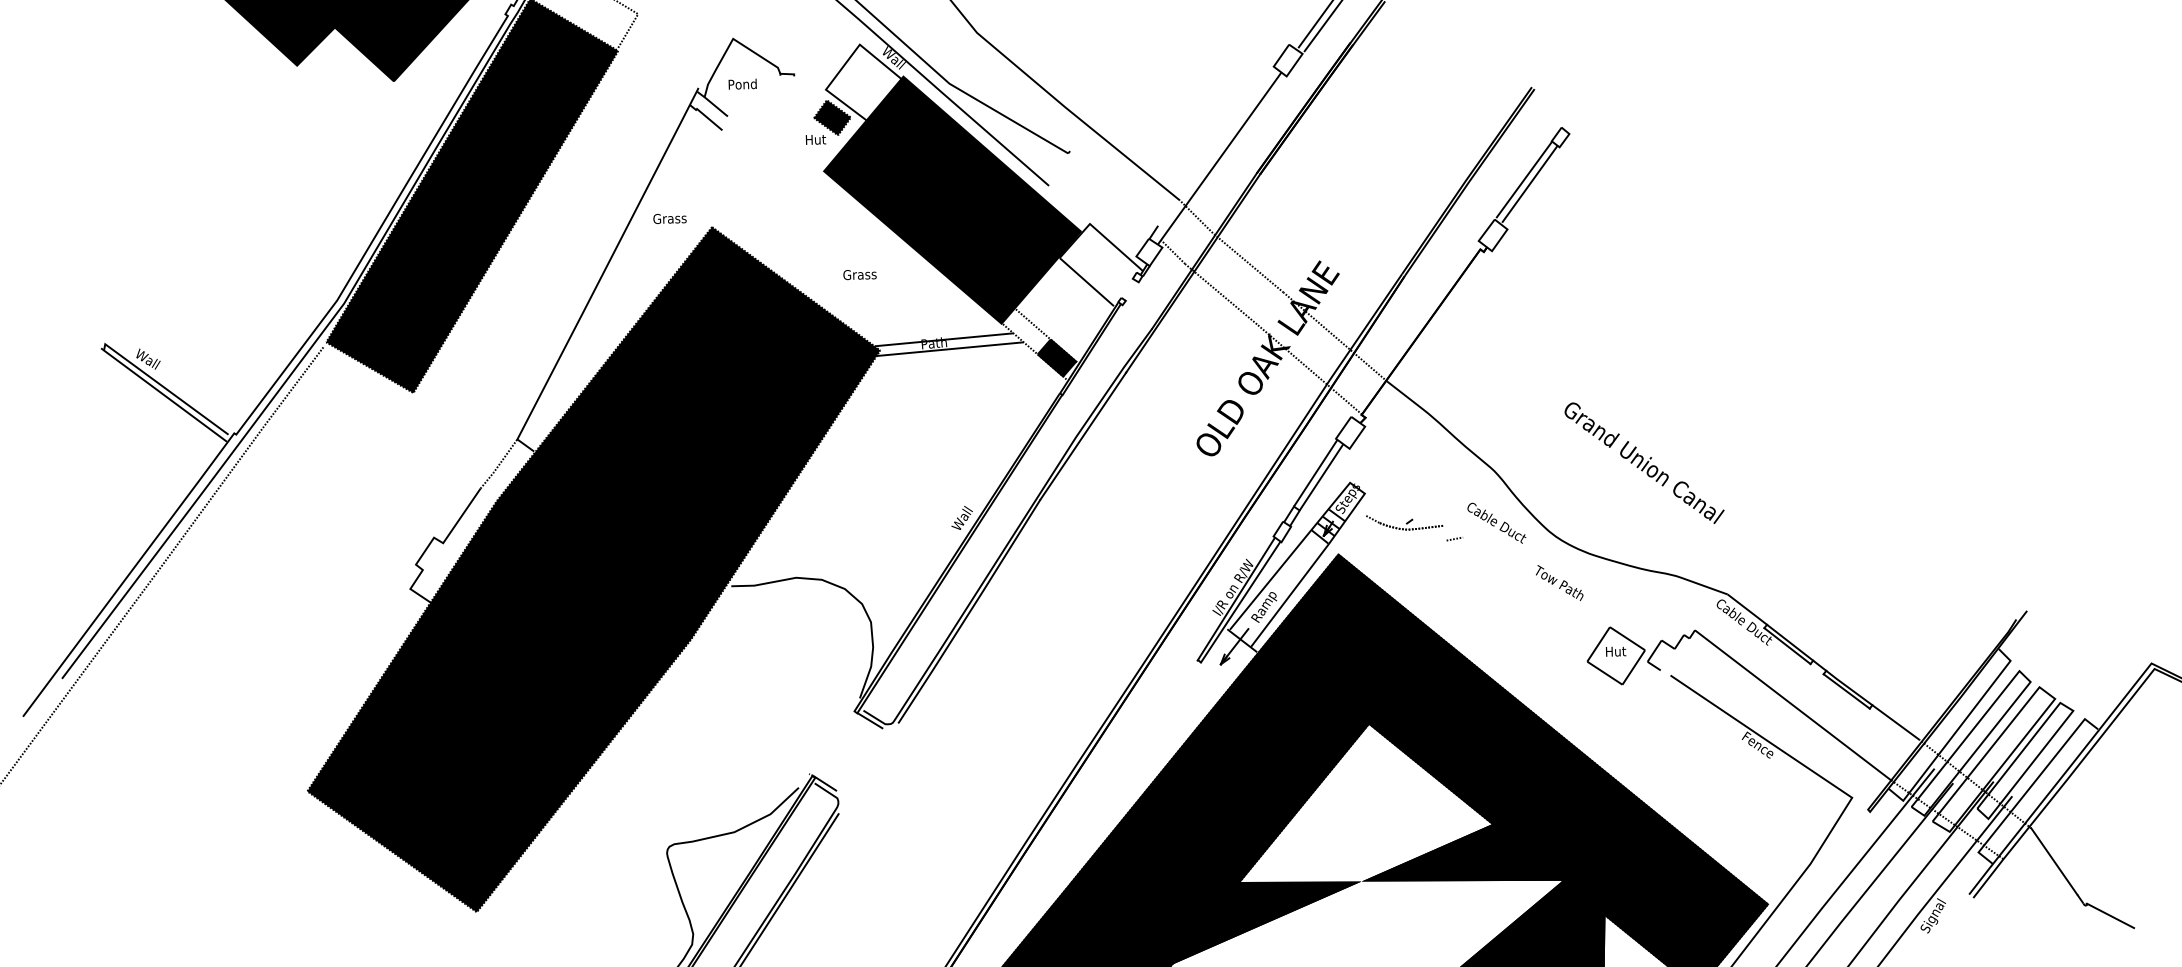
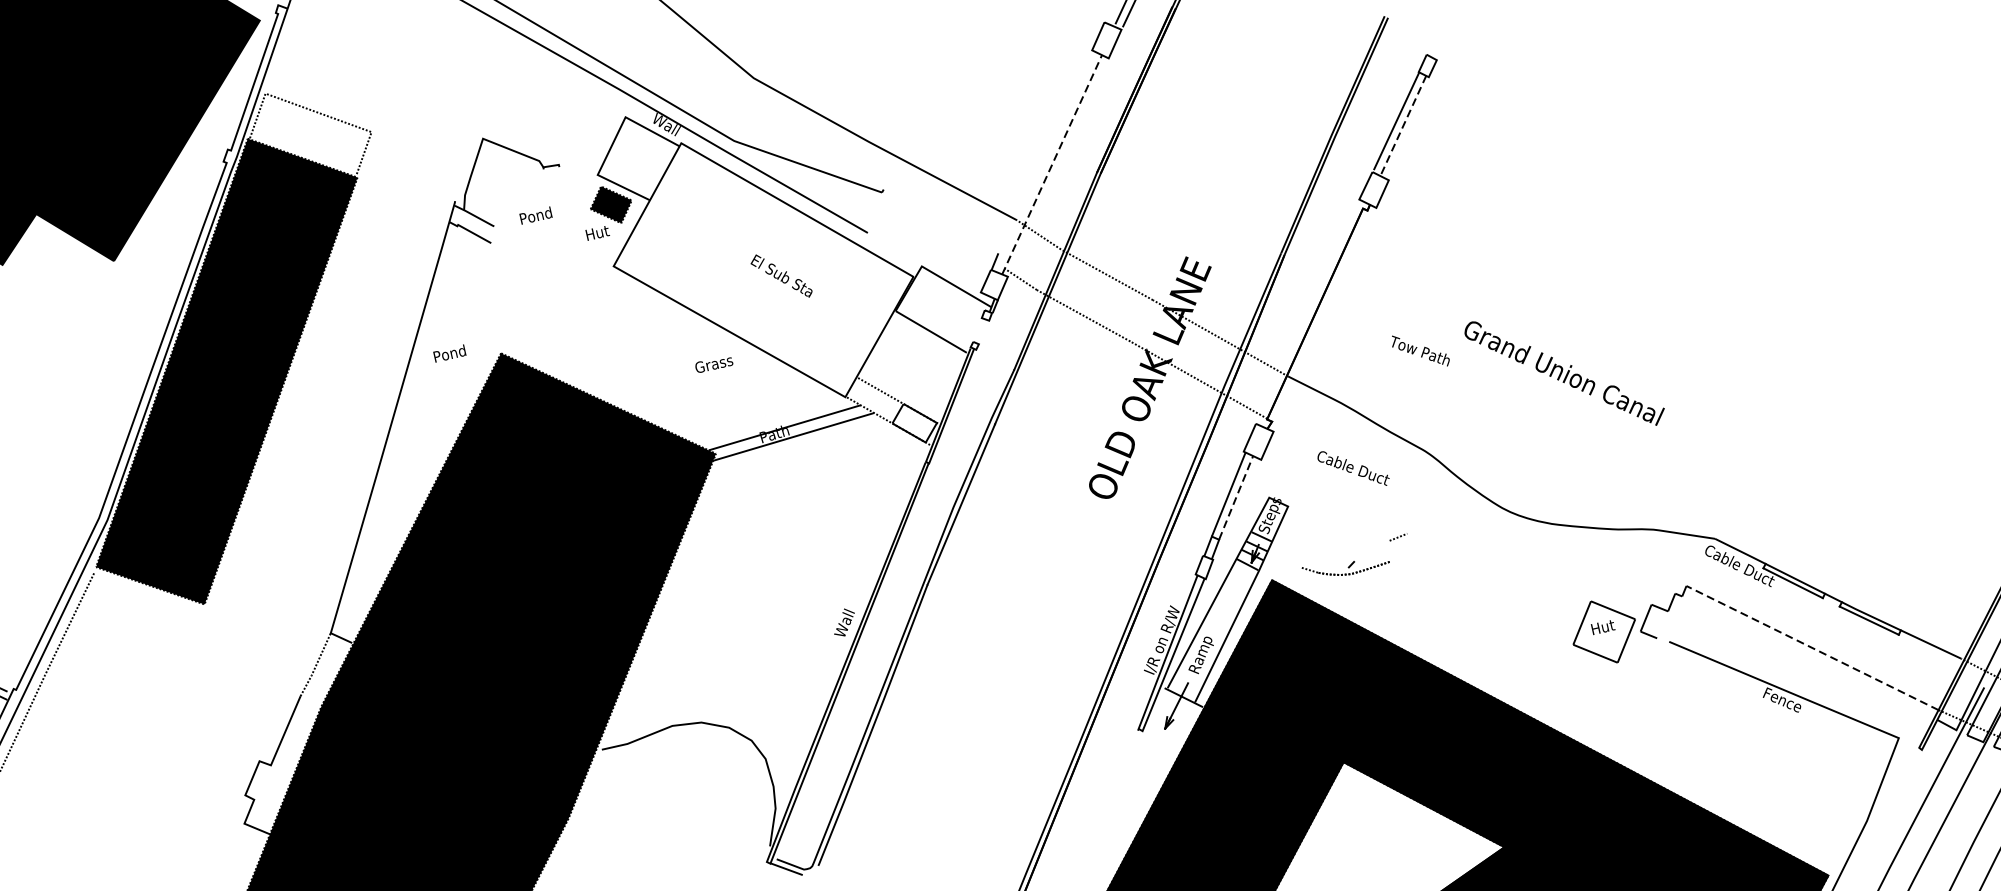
text: (742, 83) -> (535, 214), moved
line: (1220, 158) -> (1053, 164), solid -> dashed
line: (1530, 184) -> (1404, 125), solid -> dashed
fill: (952, 199) -> (763, 269), removed
text: (669, 218) -> (451, 353), Grass -> Pond
text: (859, 275) -> (713, 365), moved
fill: (1056, 357) -> (914, 422), removed
text: (1644, 462) -> (1564, 372), moved
line: (1321, 477) -> (1236, 498), solid -> dashed
part: (1404, 522) -> (1345, 566), moved
text: (1496, 522) -> (1353, 467), moved
text: (1559, 582) -> (1420, 350), moved
line: (1793, 705) -> (1812, 648), solid -> dashed

